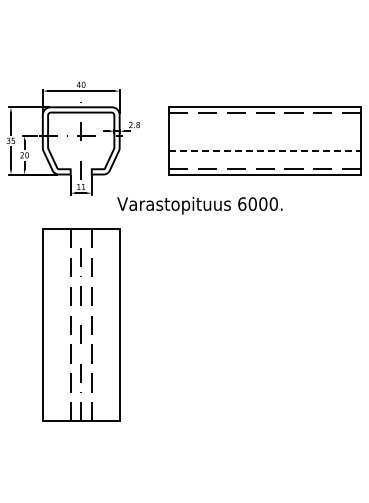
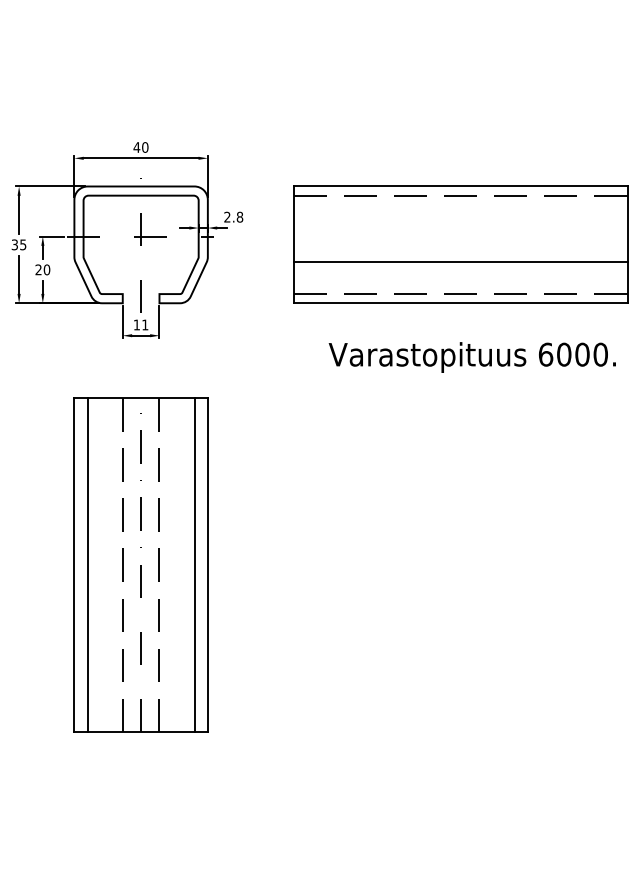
line: (265, 150) -> (461, 261), dashed -> solid
text: (199, 205) -> (471, 357), moved
line: (50, 325) -> (87, 565), added
line: (111, 325) -> (193, 565), added

